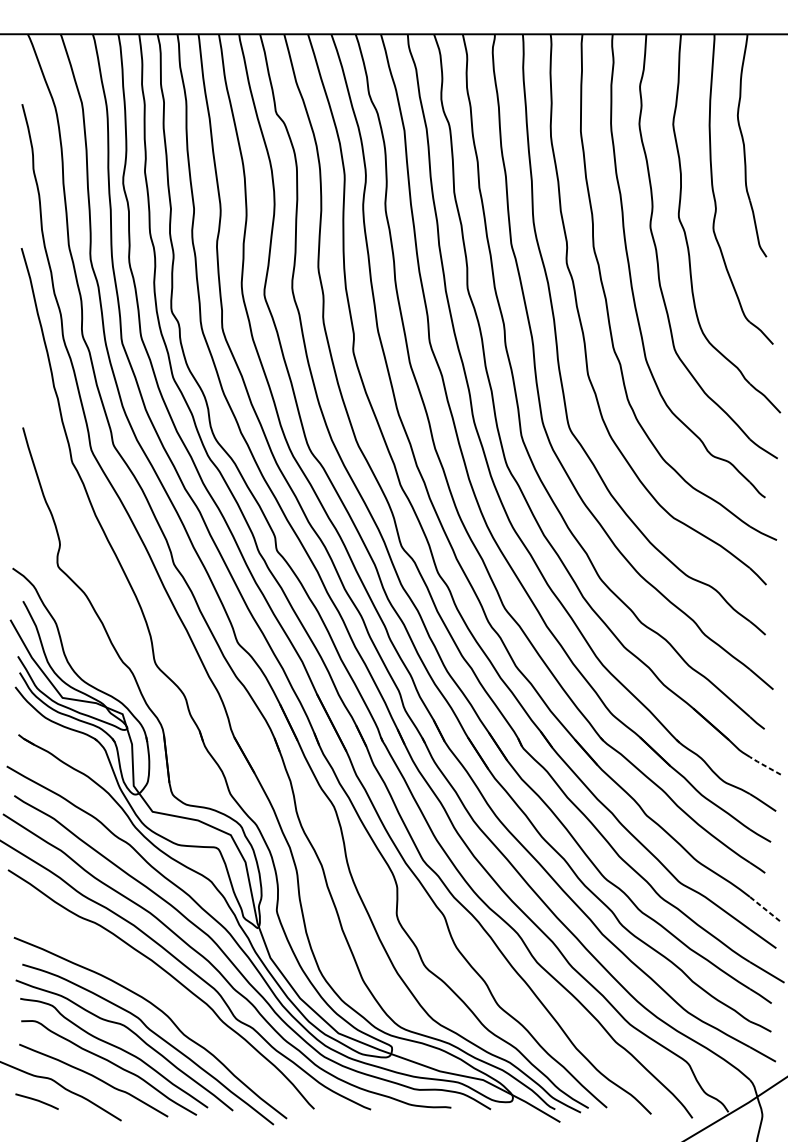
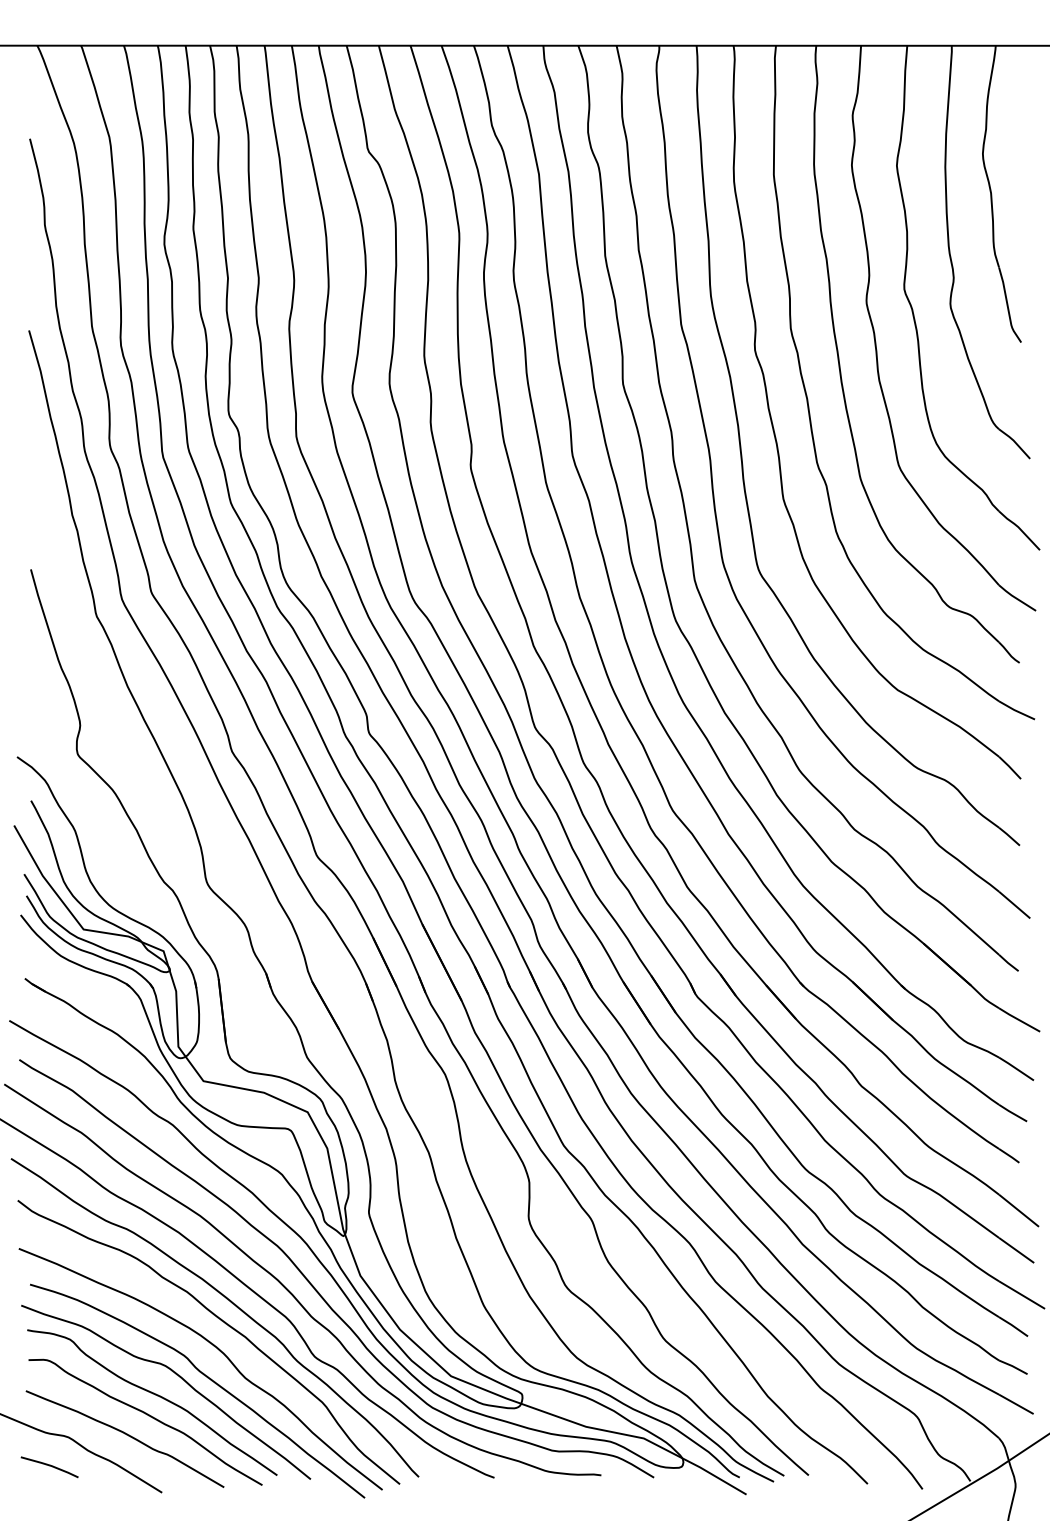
line: (764, 765) -> (1018, 1019), dashed -> solid
line: (765, 908) -> (1019, 1210), dashed -> solid
curve: (166, 992) -> (221, 1321), added

